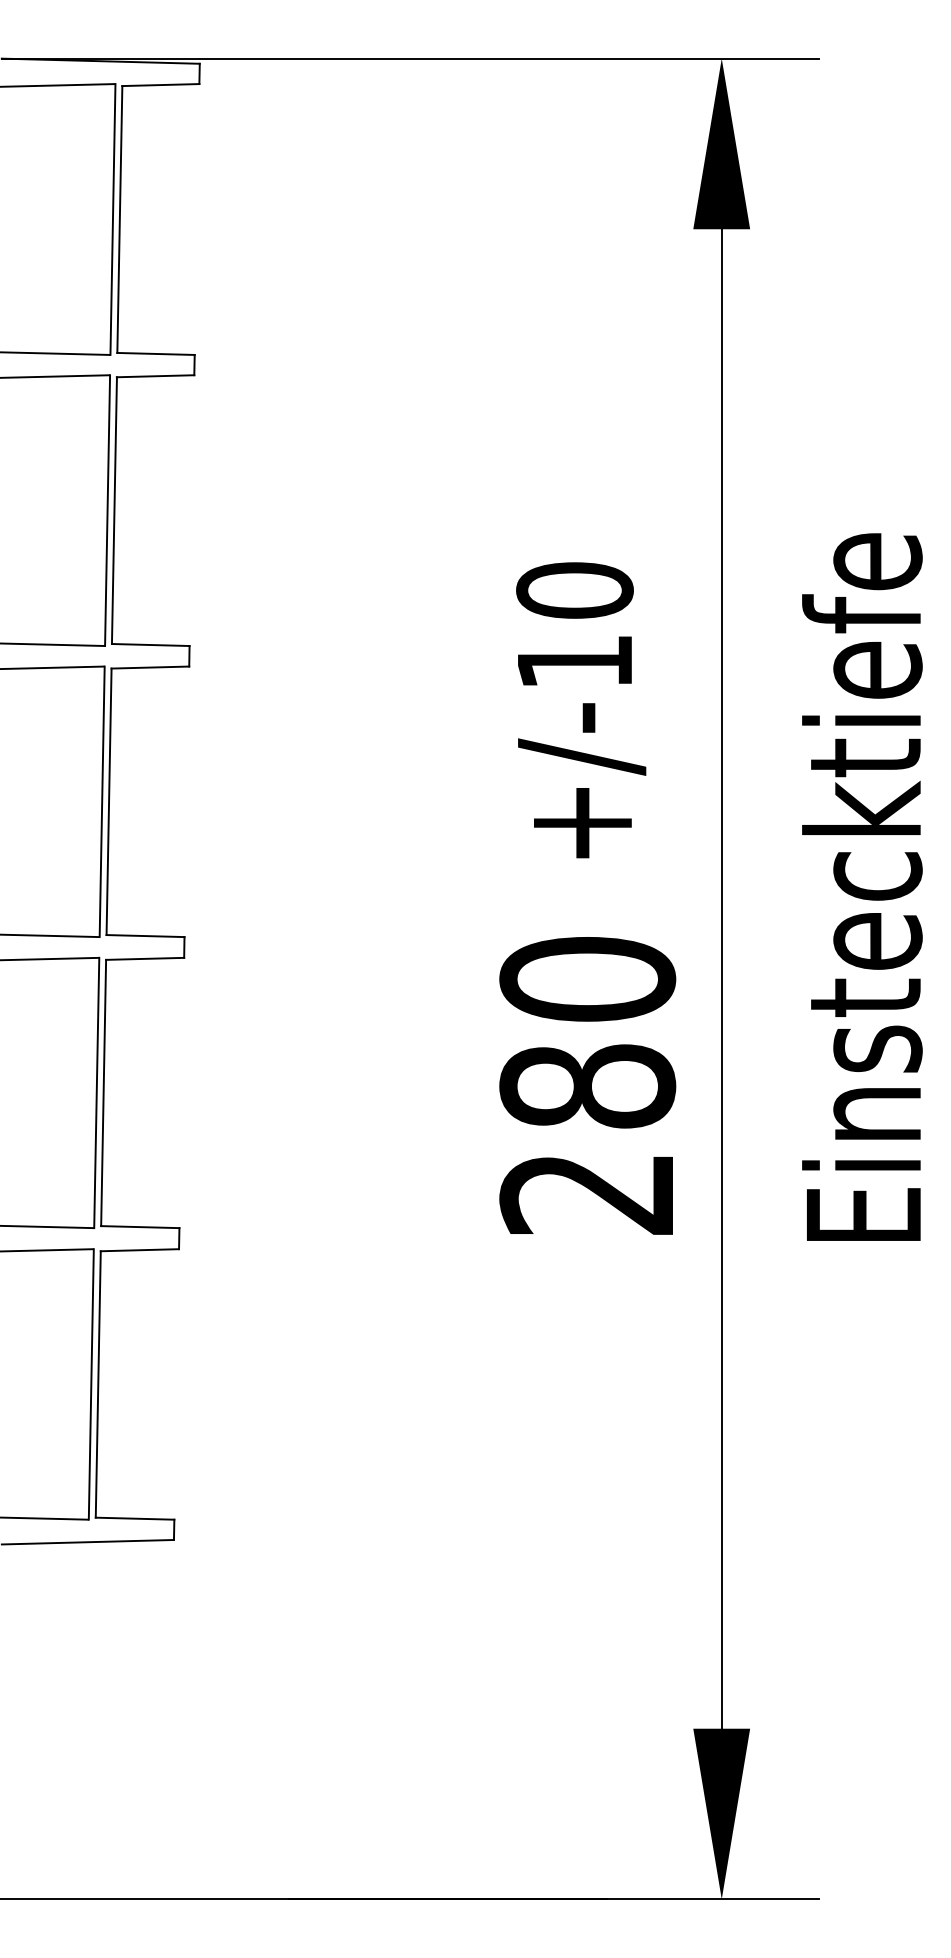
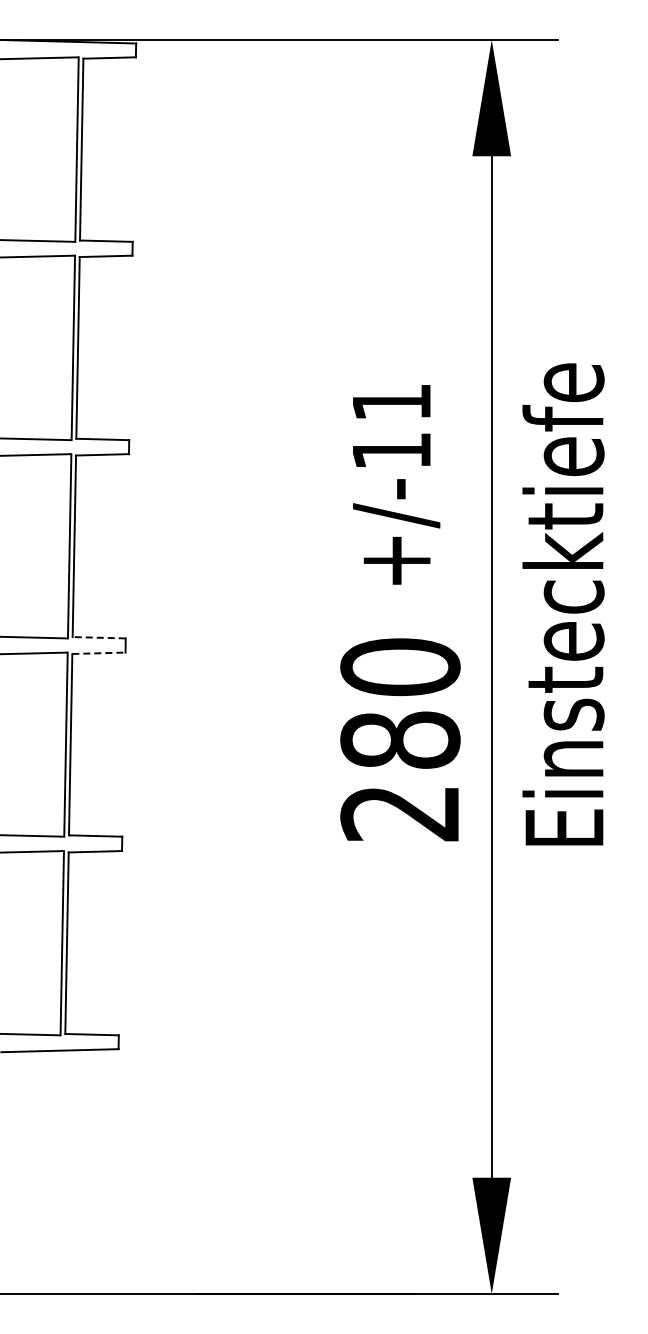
text: (574, 590) -> (391, 402), +/-10 -> +/-11
text: (862, 887) -> (563, 604), moved
line: (145, 935) -> (99, 637), solid -> dashed
line: (144, 959) -> (98, 653), solid -> dashed

